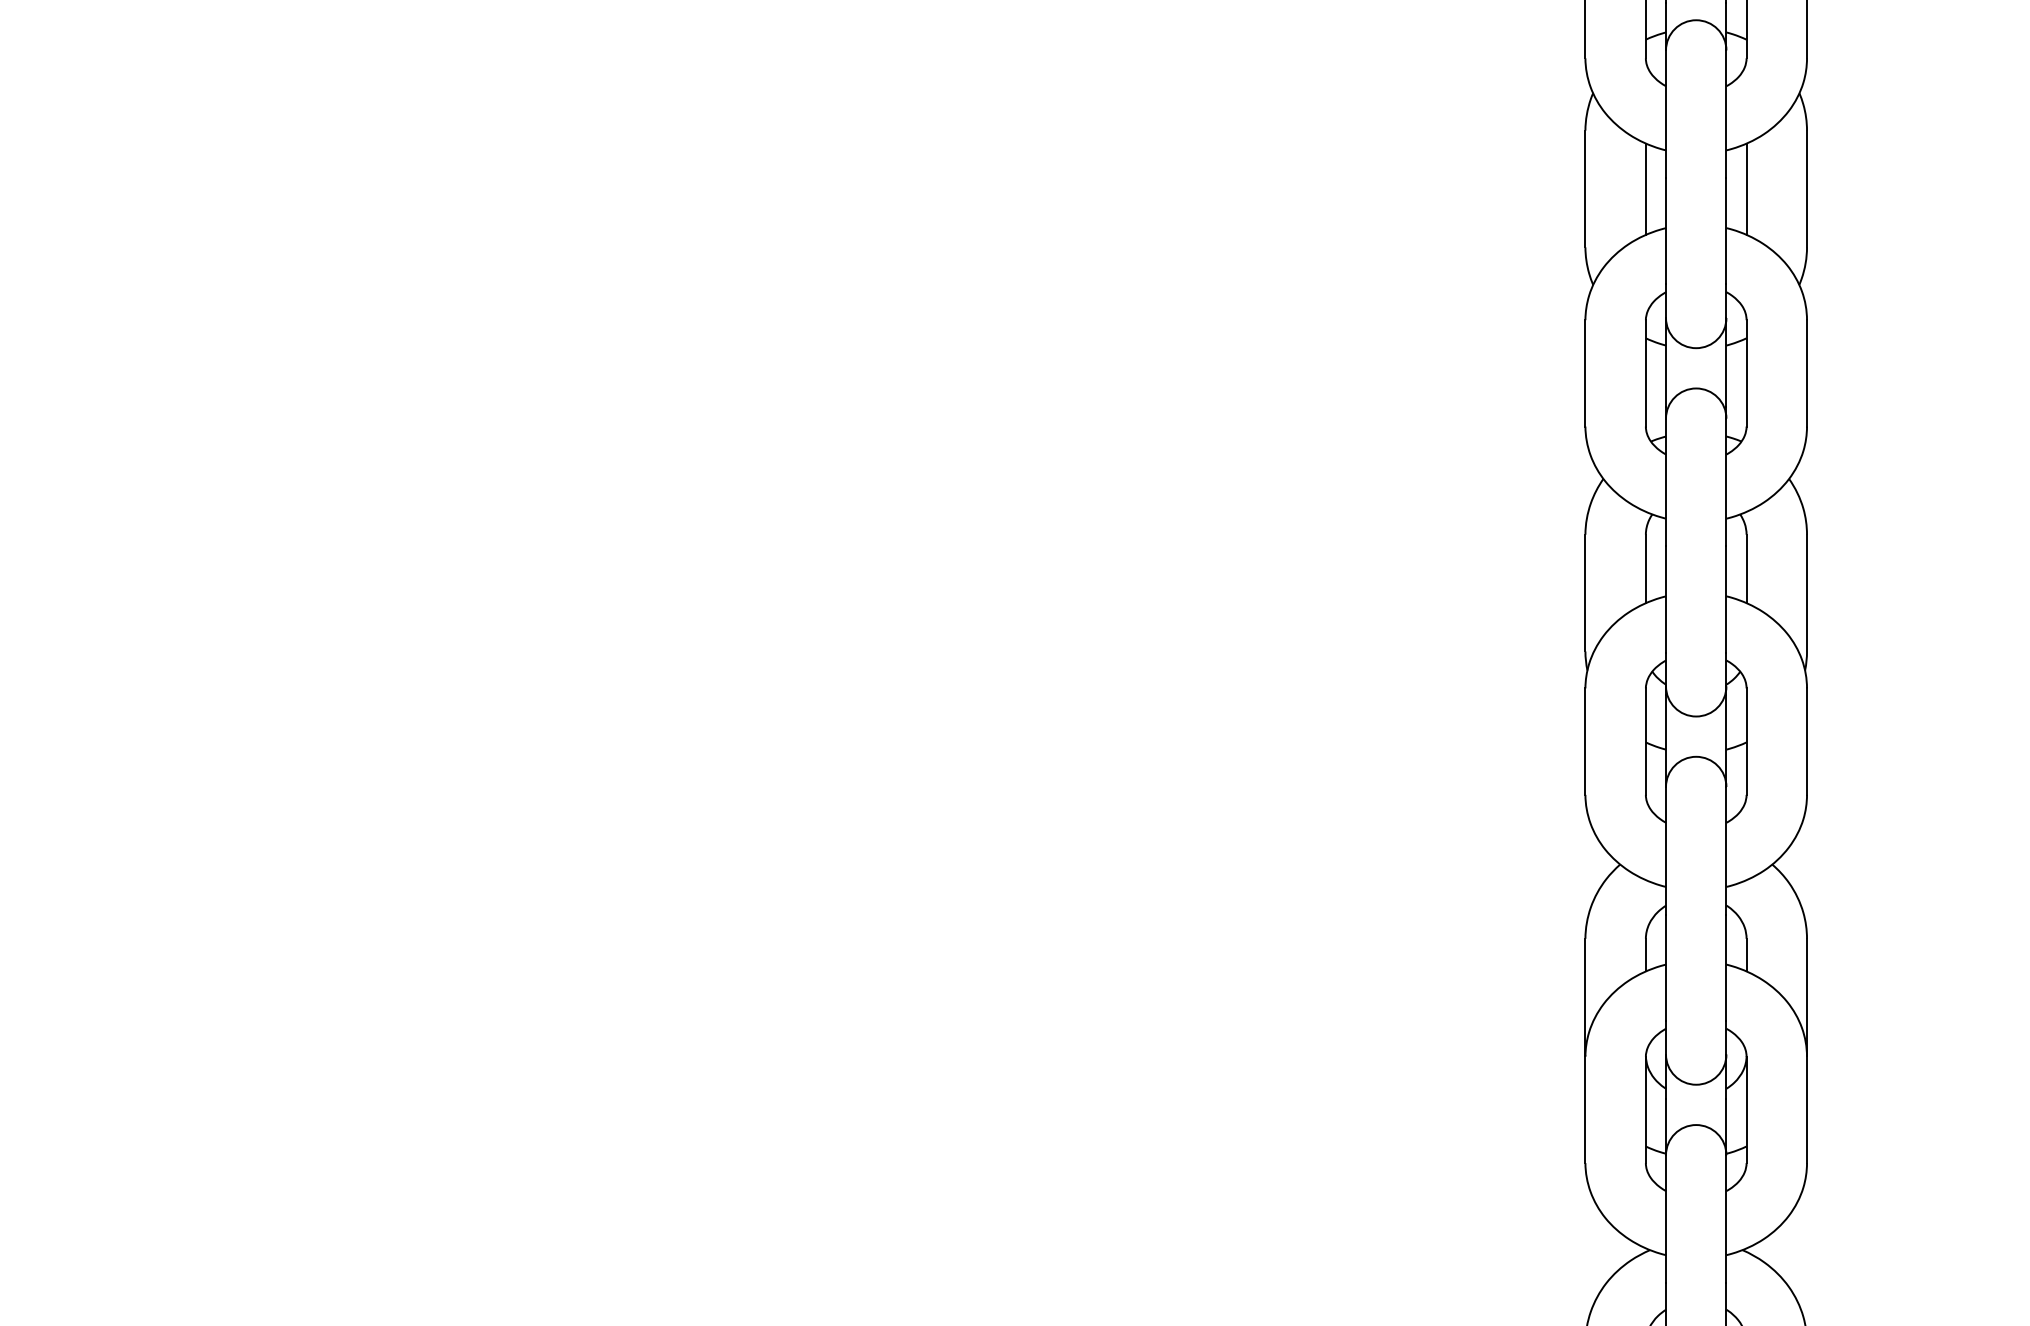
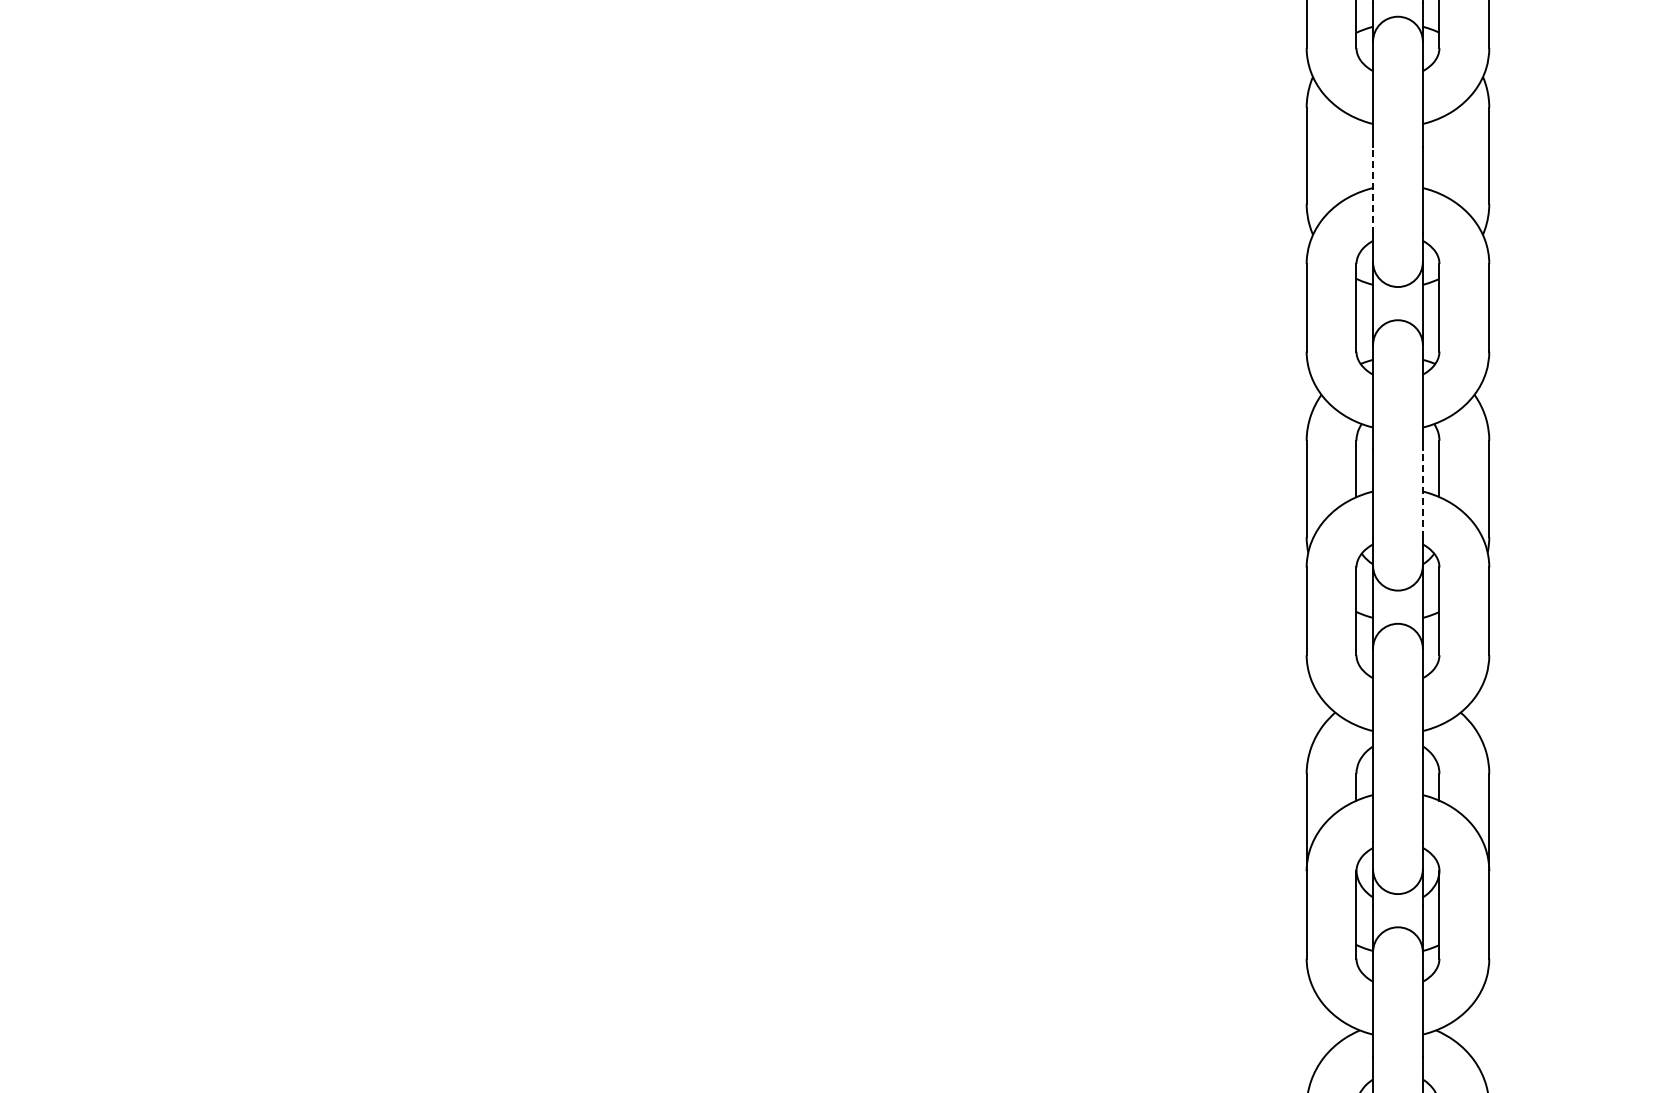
line: (1645, 188) -> (1356, 155), removed
line: (1746, 188) -> (1439, 155), removed
line: (1666, 231) -> (1373, 190), solid -> dashed
line: (1725, 599) -> (1422, 494), solid -> dashed

